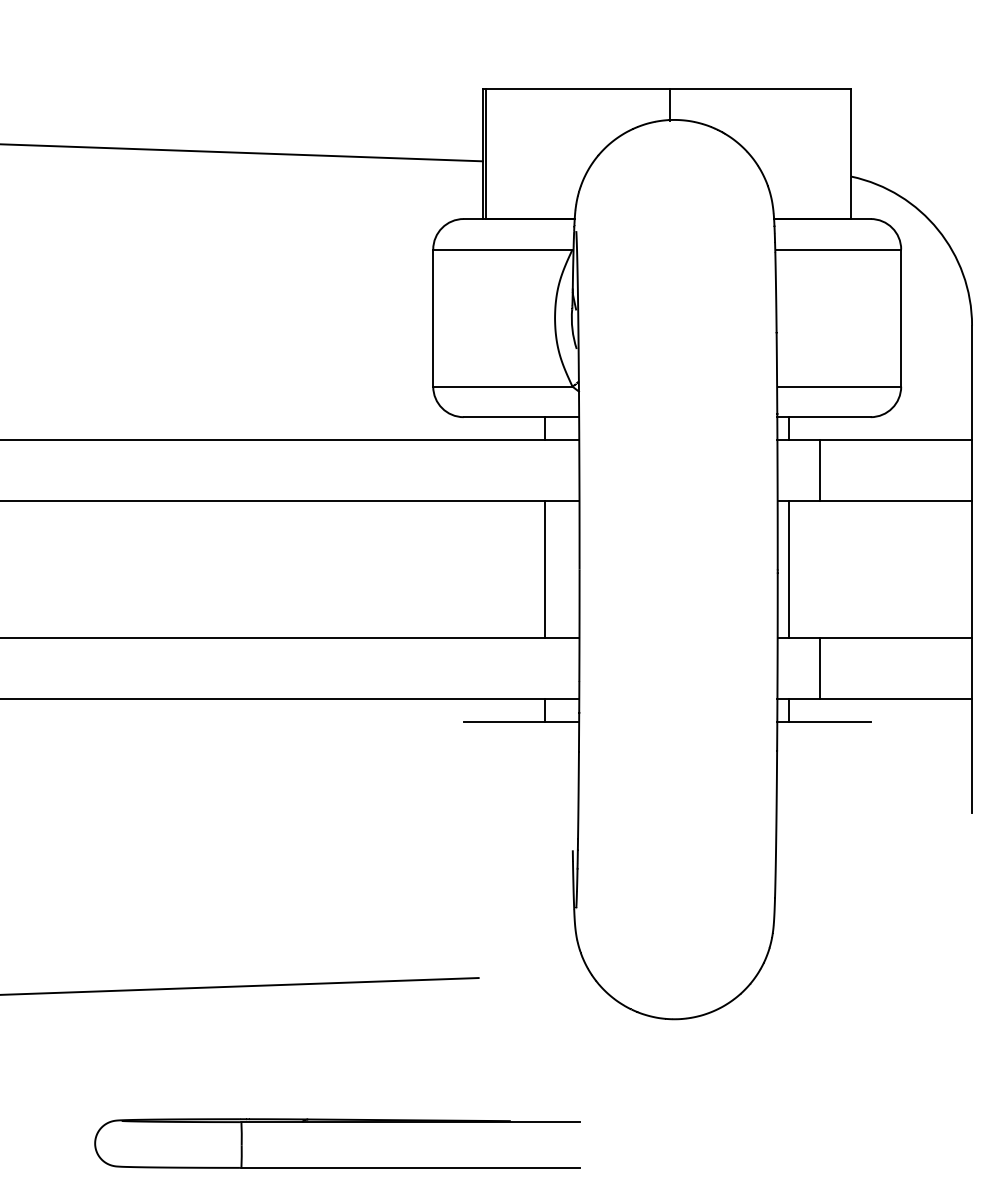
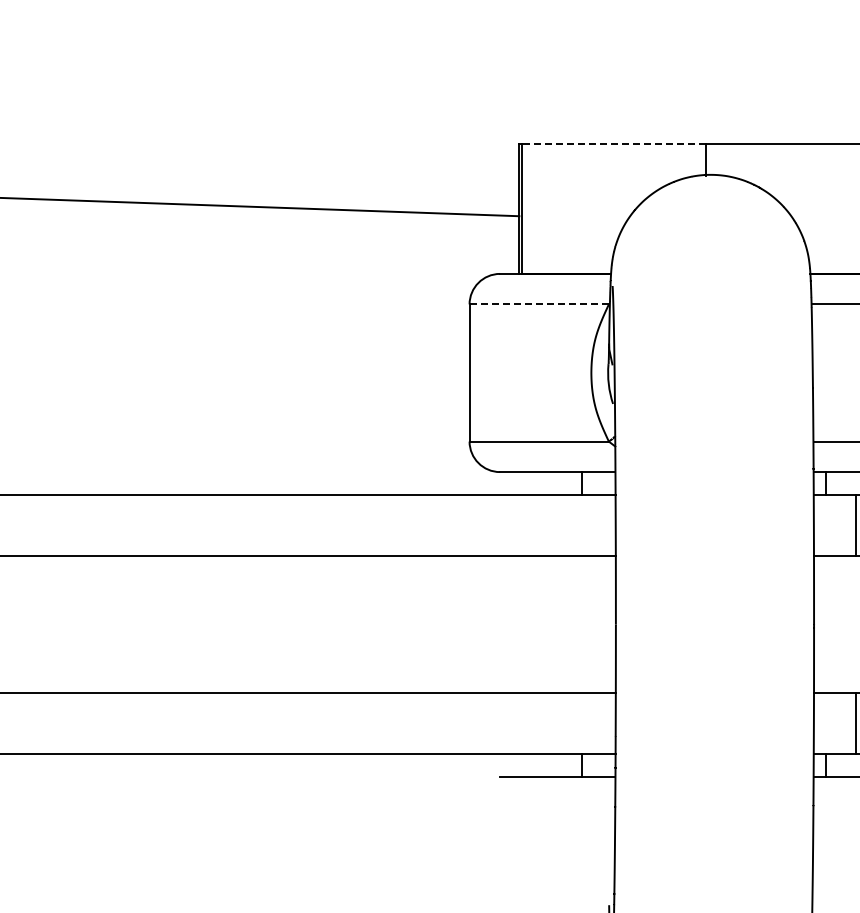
line: (577, 89) -> (613, 144), solid -> dashed
line: (502, 249) -> (538, 304), solid -> dashed
line: (545, 569) -> (581, 624), removed
line: (789, 569) -> (825, 624), removed

